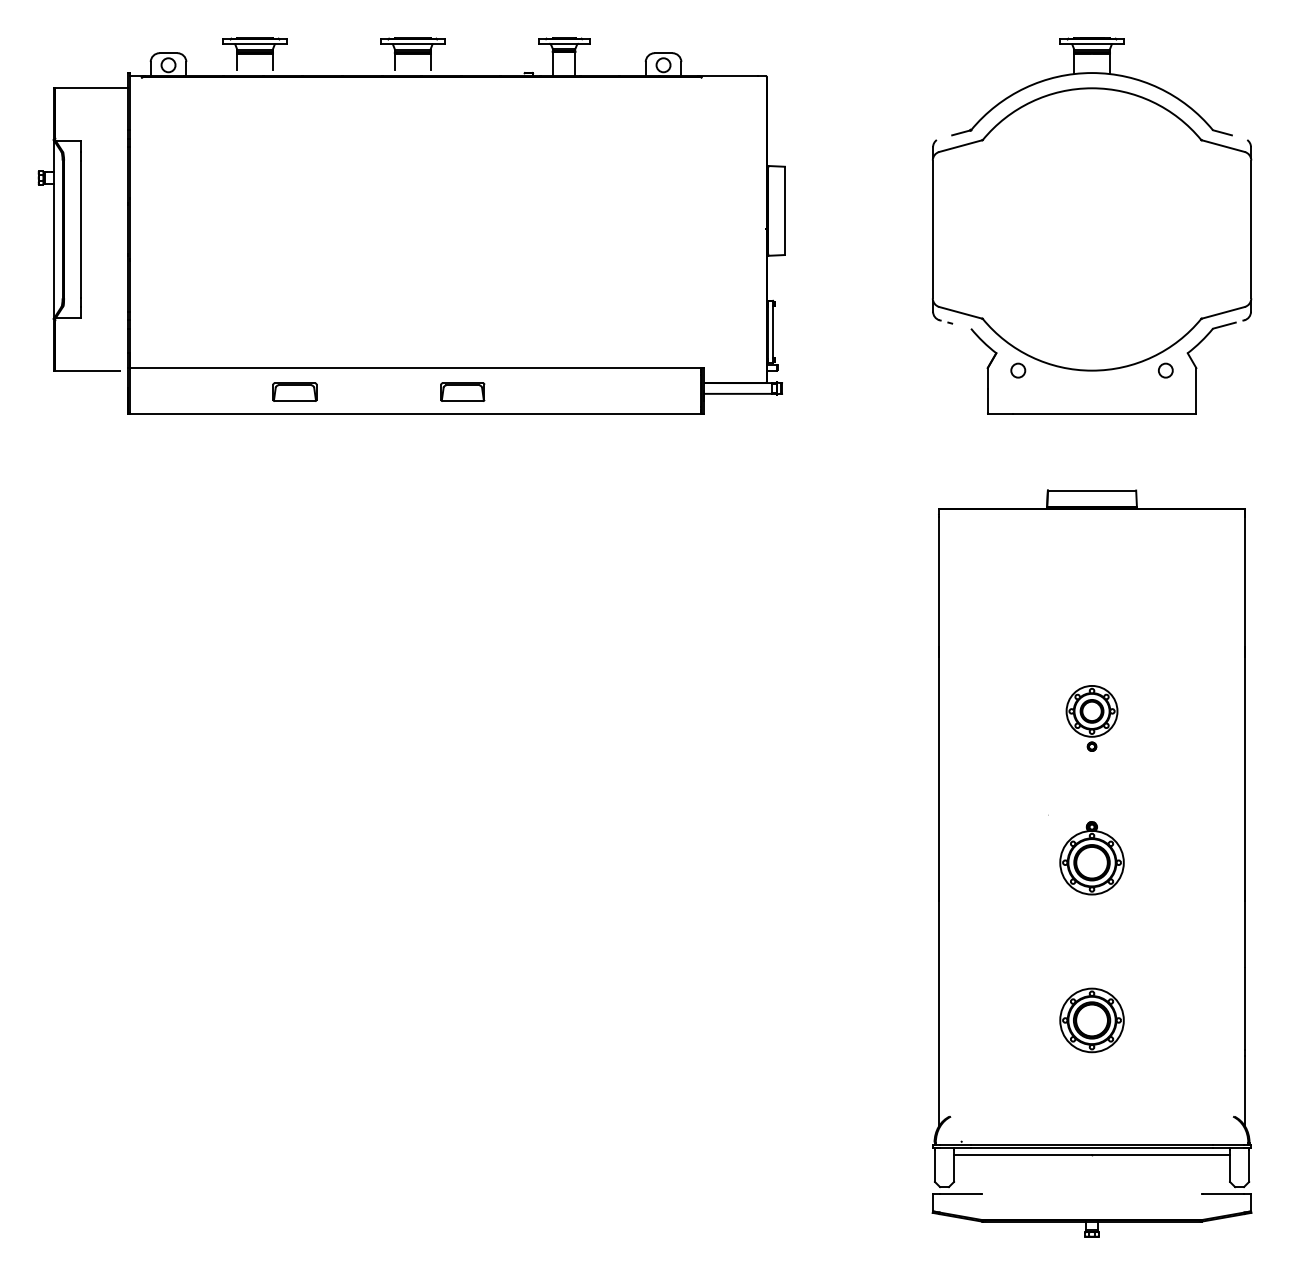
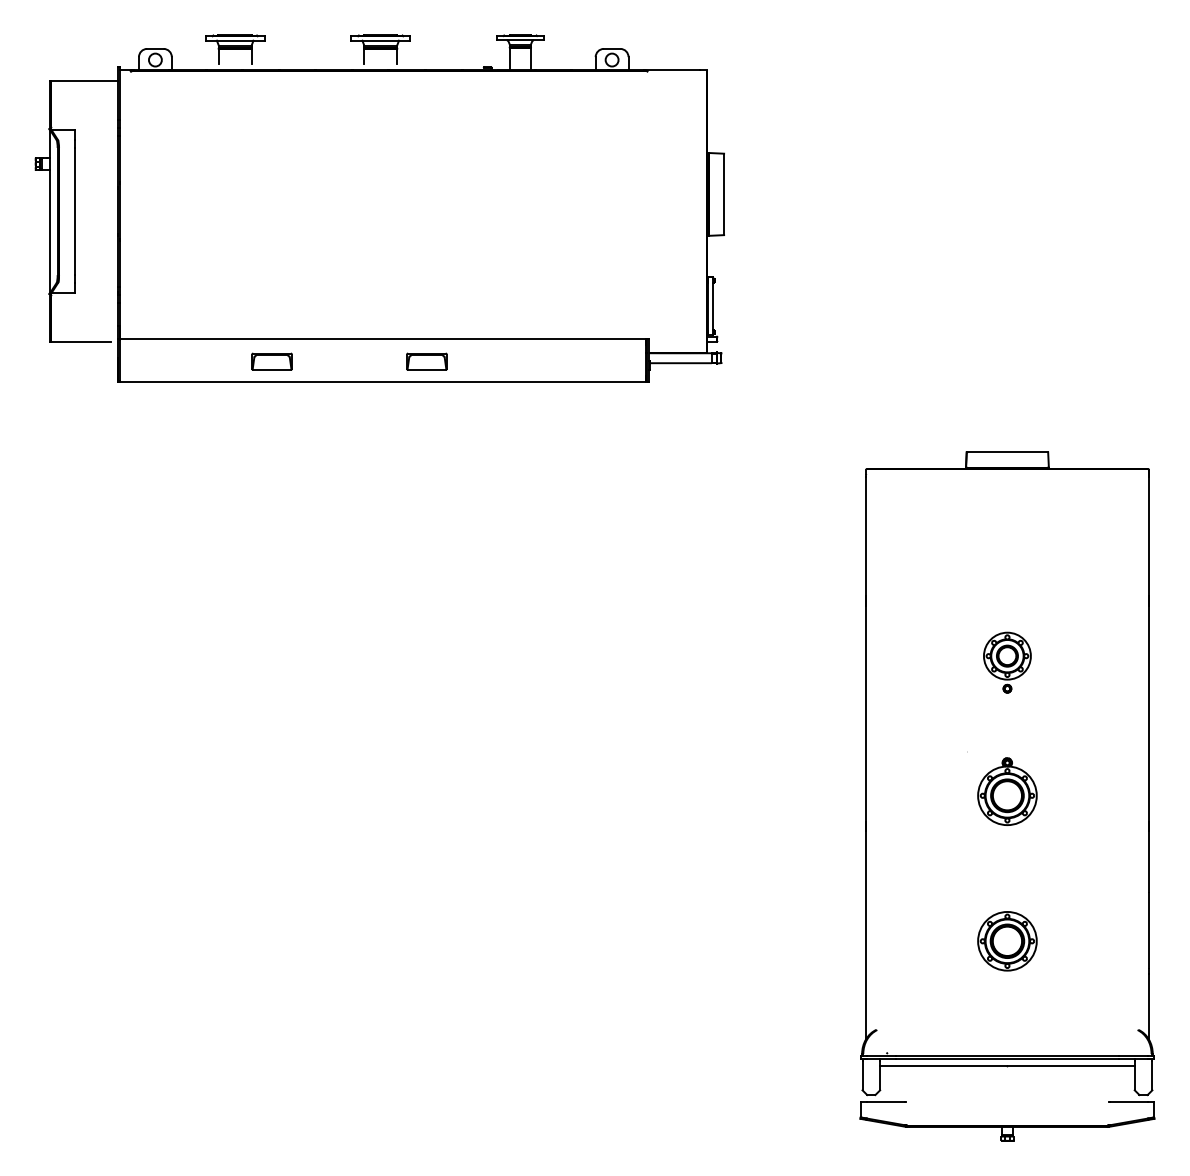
part: (1092, 225) -> (1007, 207), removed

